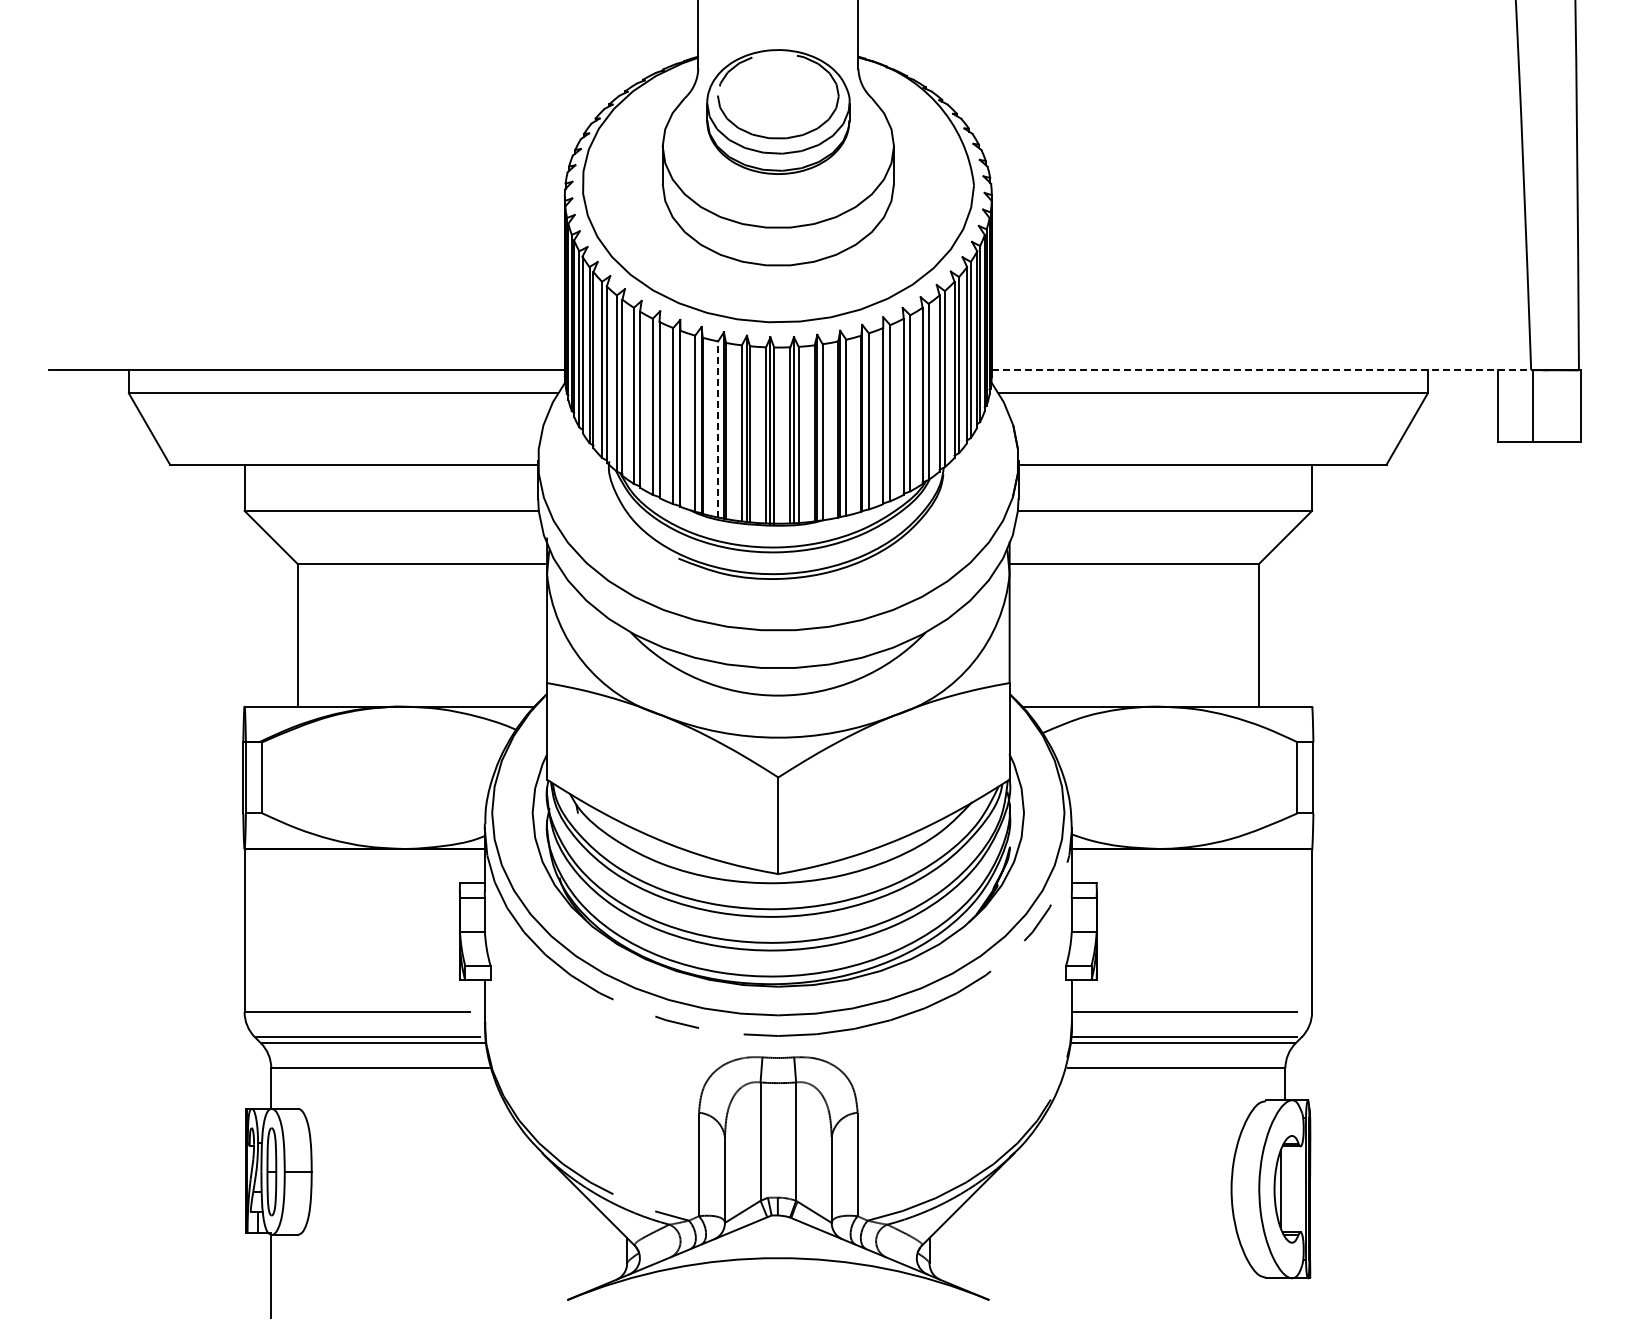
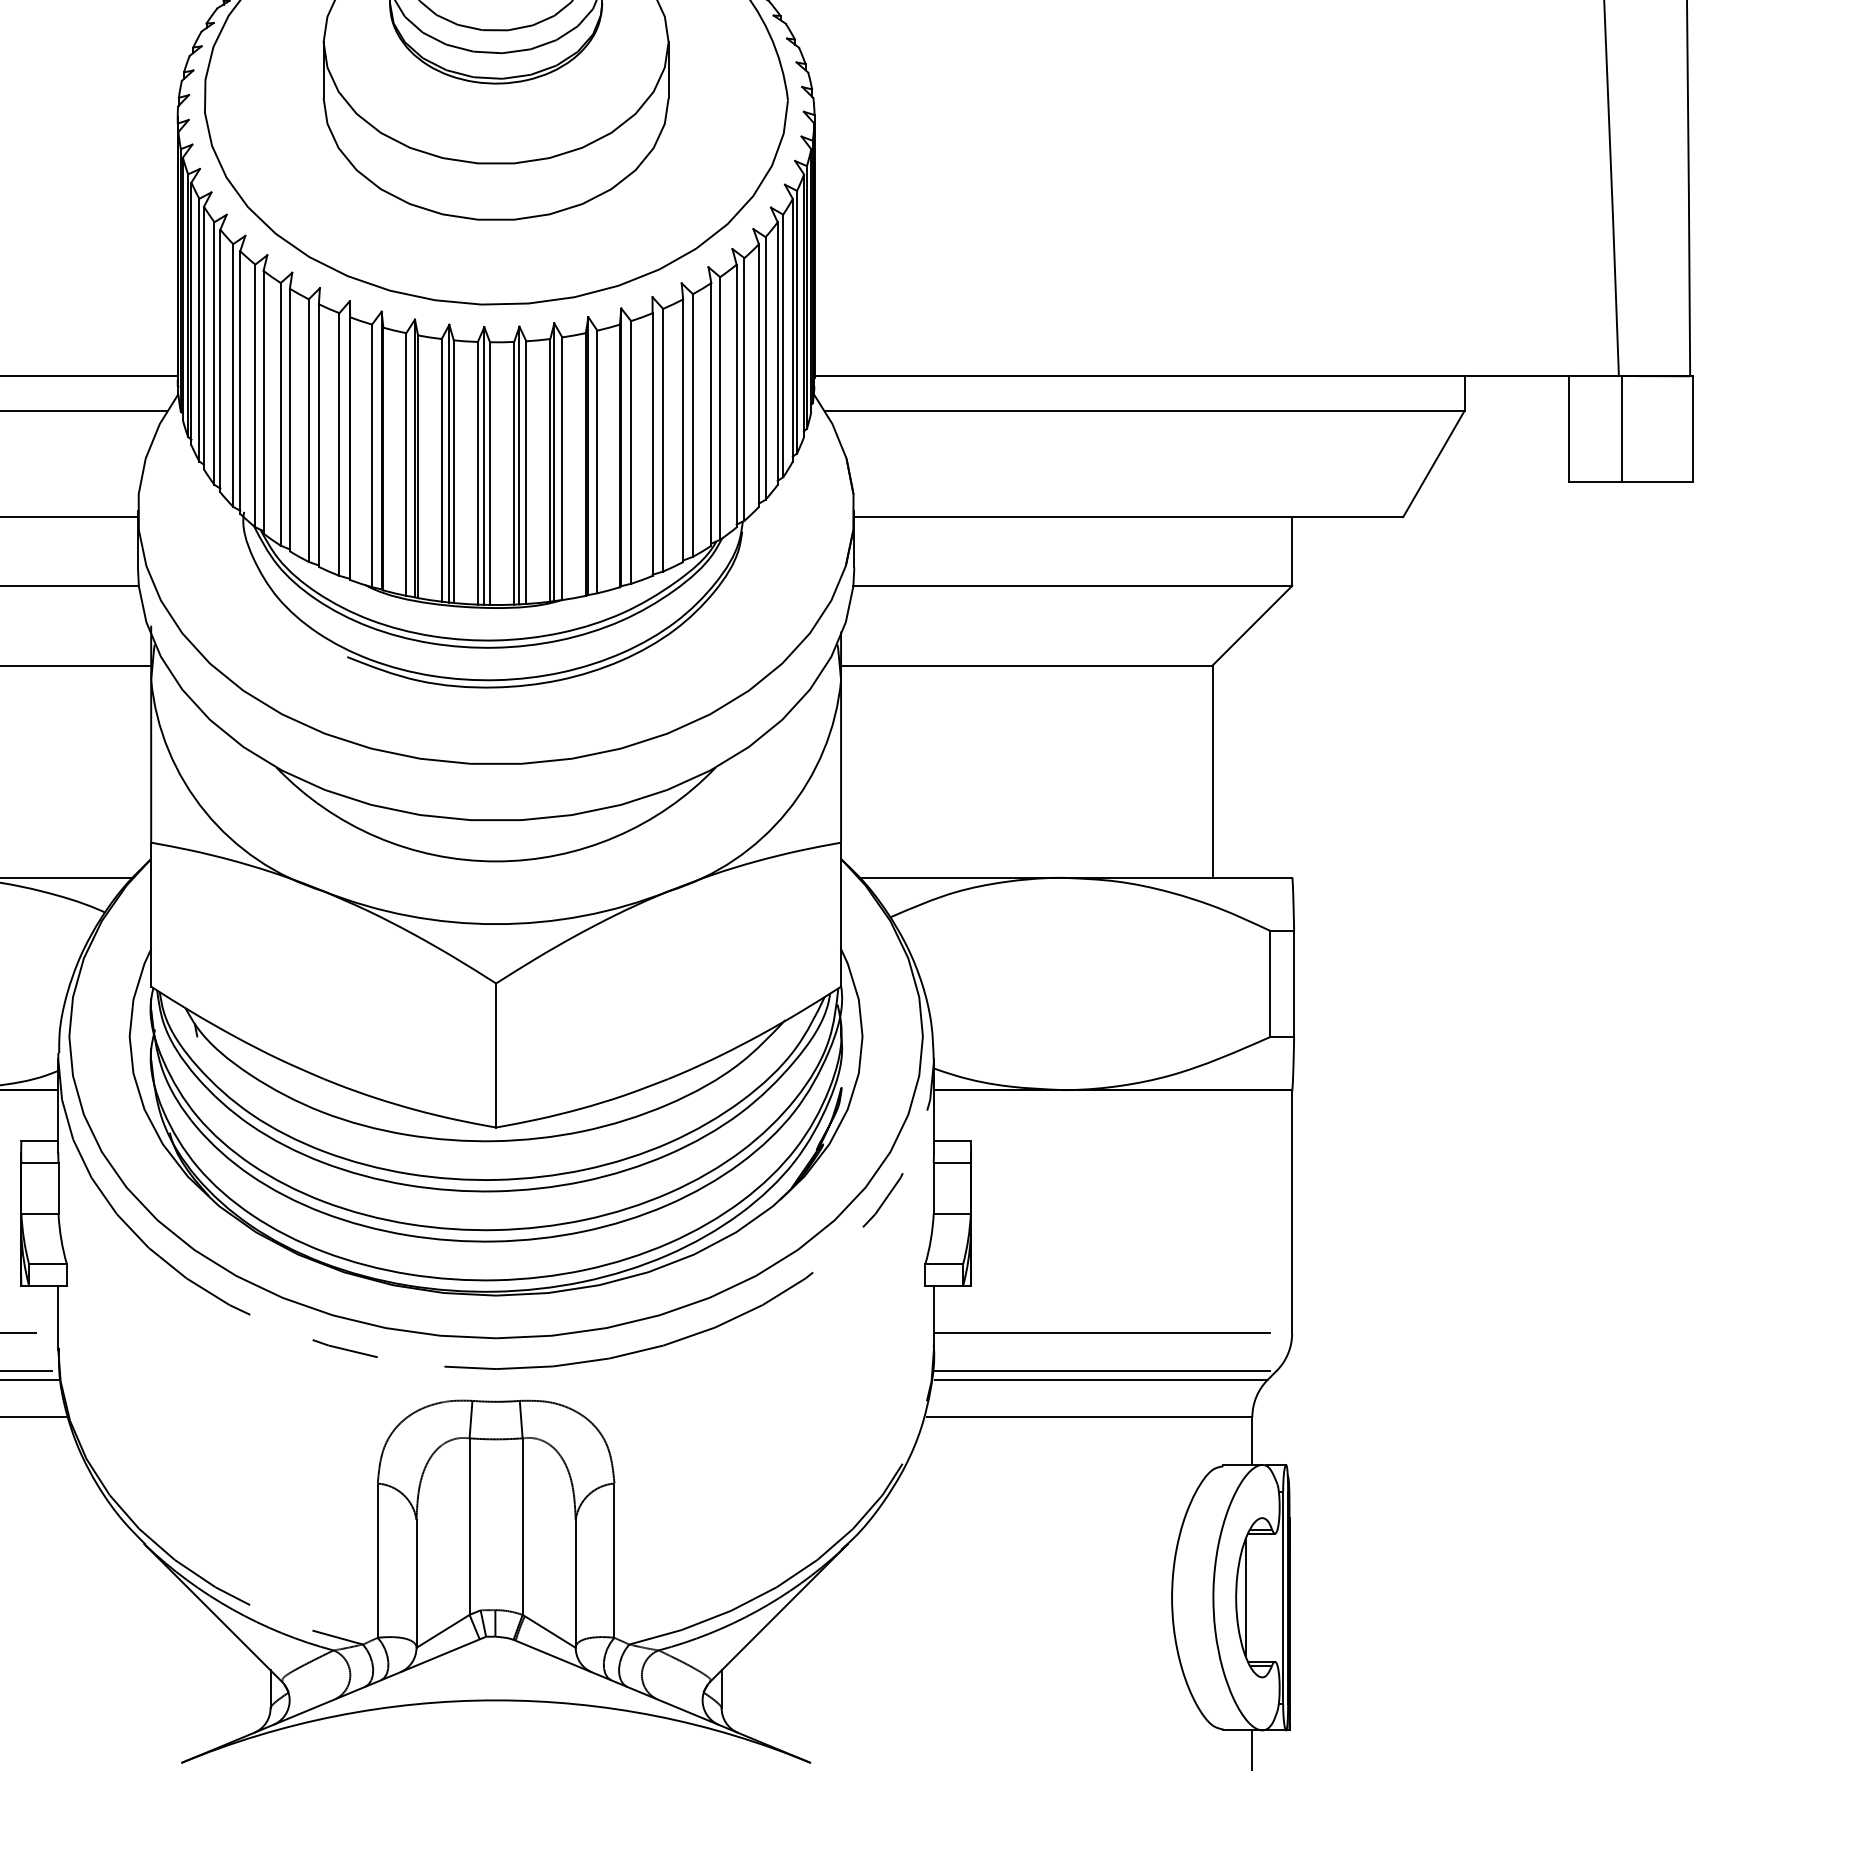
line: (1263, 370) -> (1219, 376), dashed -> solid
line: (718, 429) -> (406, 464), dashed -> solid
line: (1285, 1291) -> (1252, 1750), added

